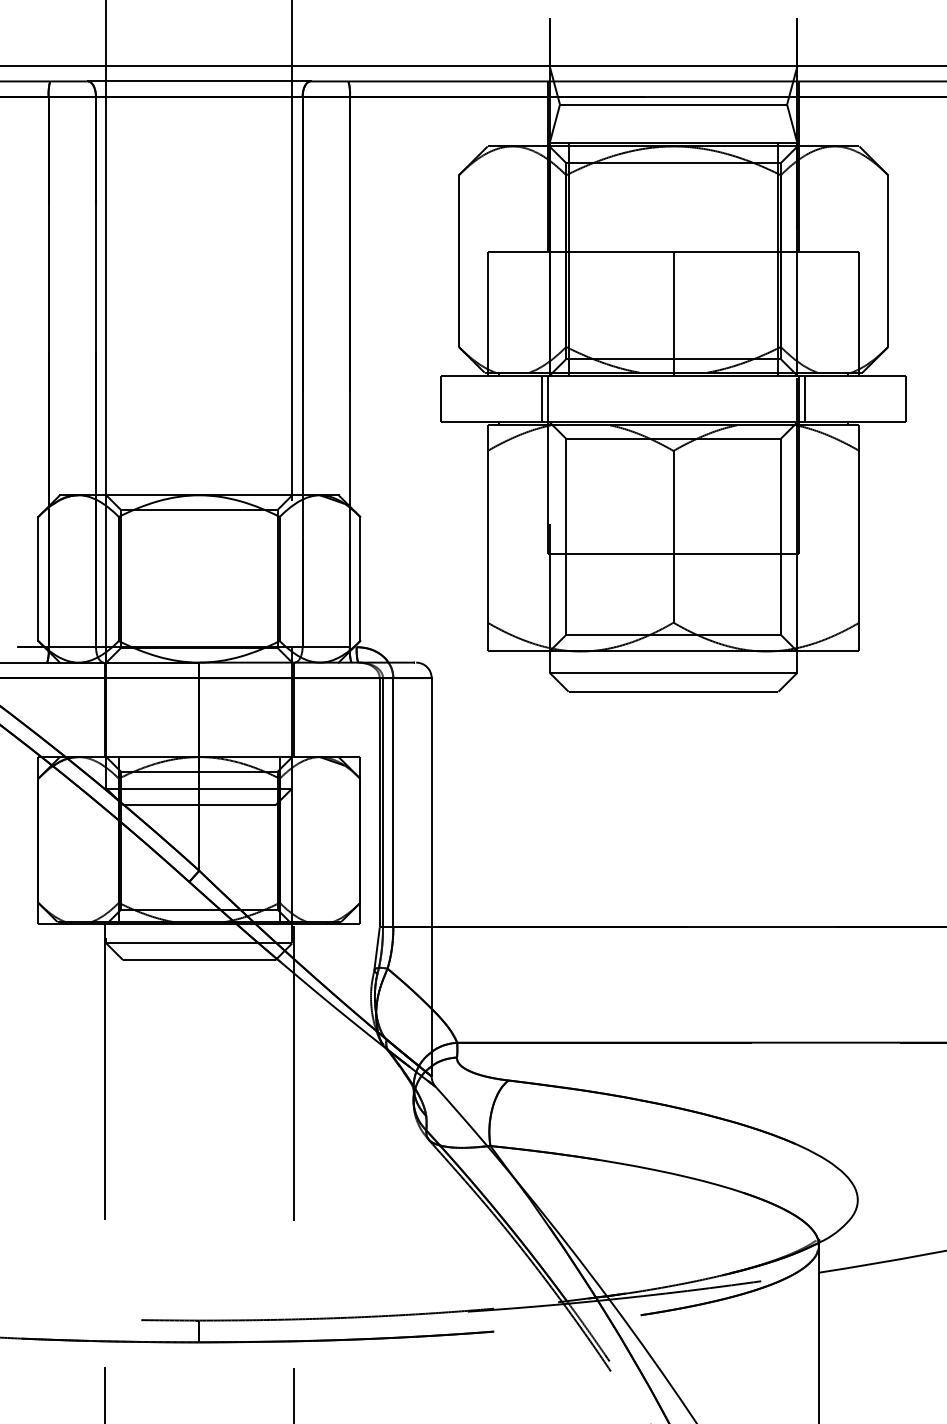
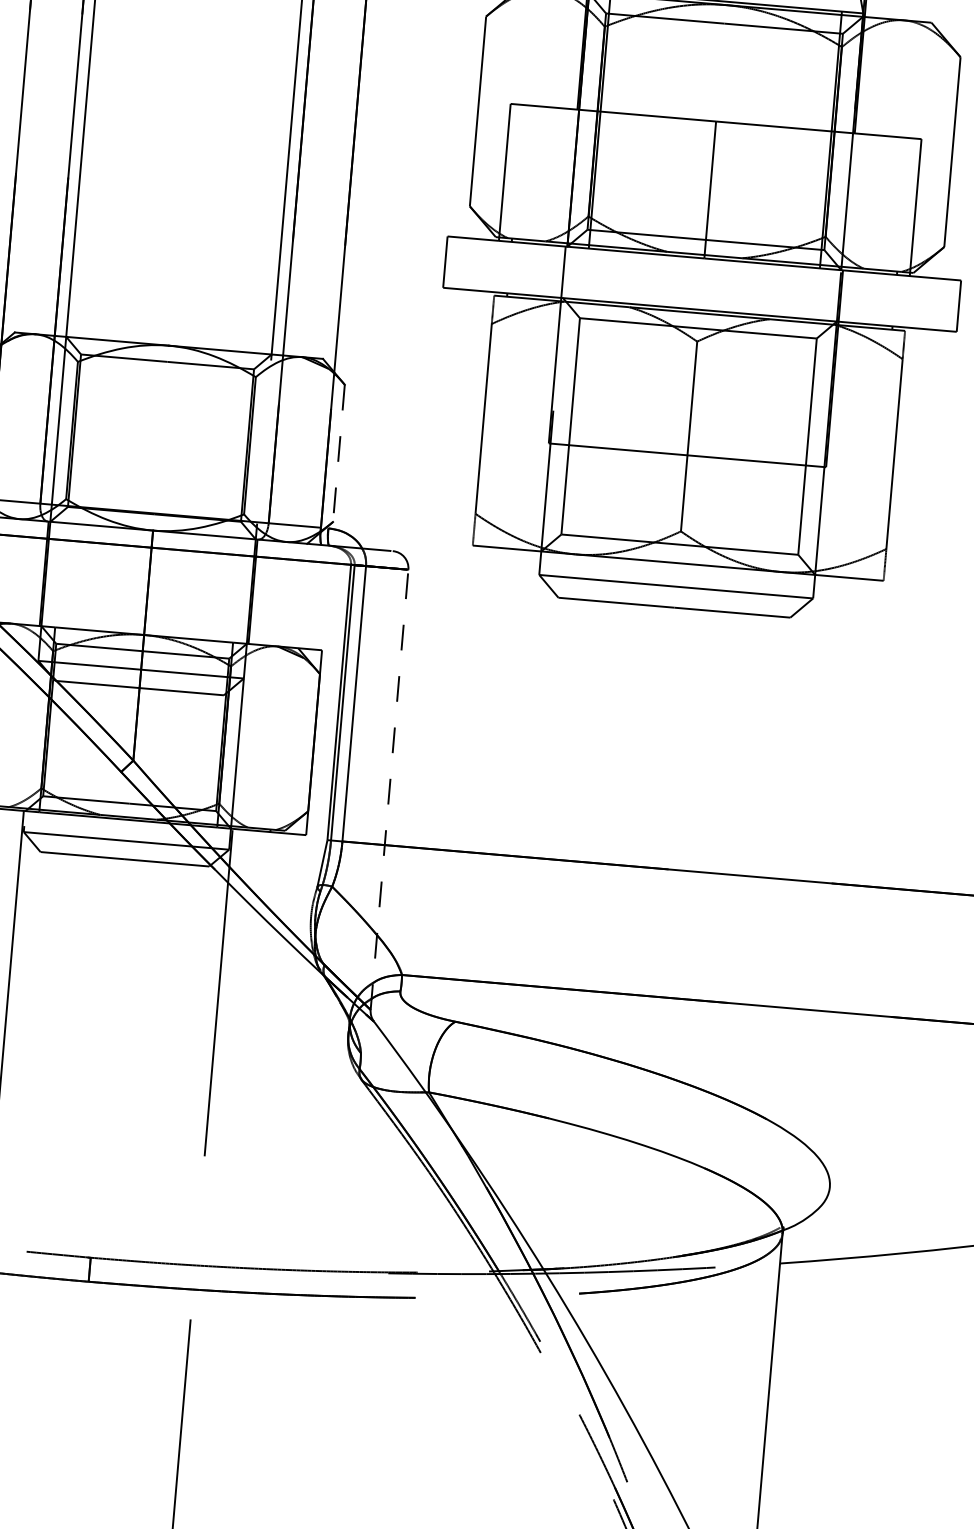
line: (541, 398) -> (556, 271), removed
line: (805, 398) -> (848, 296), removed
line: (360, 579) -> (339, 453), solid -> dashed
line: (431, 876) -> (389, 788), solid -> dashed

